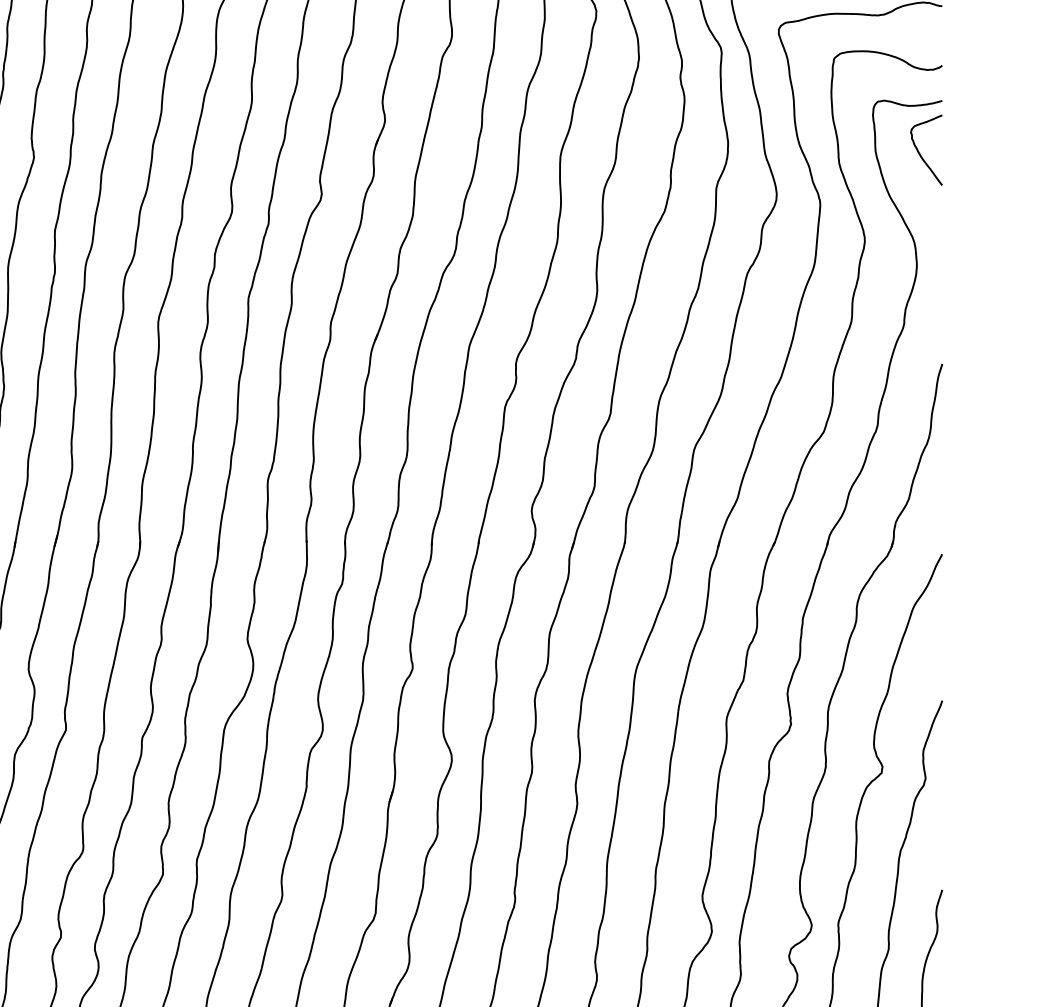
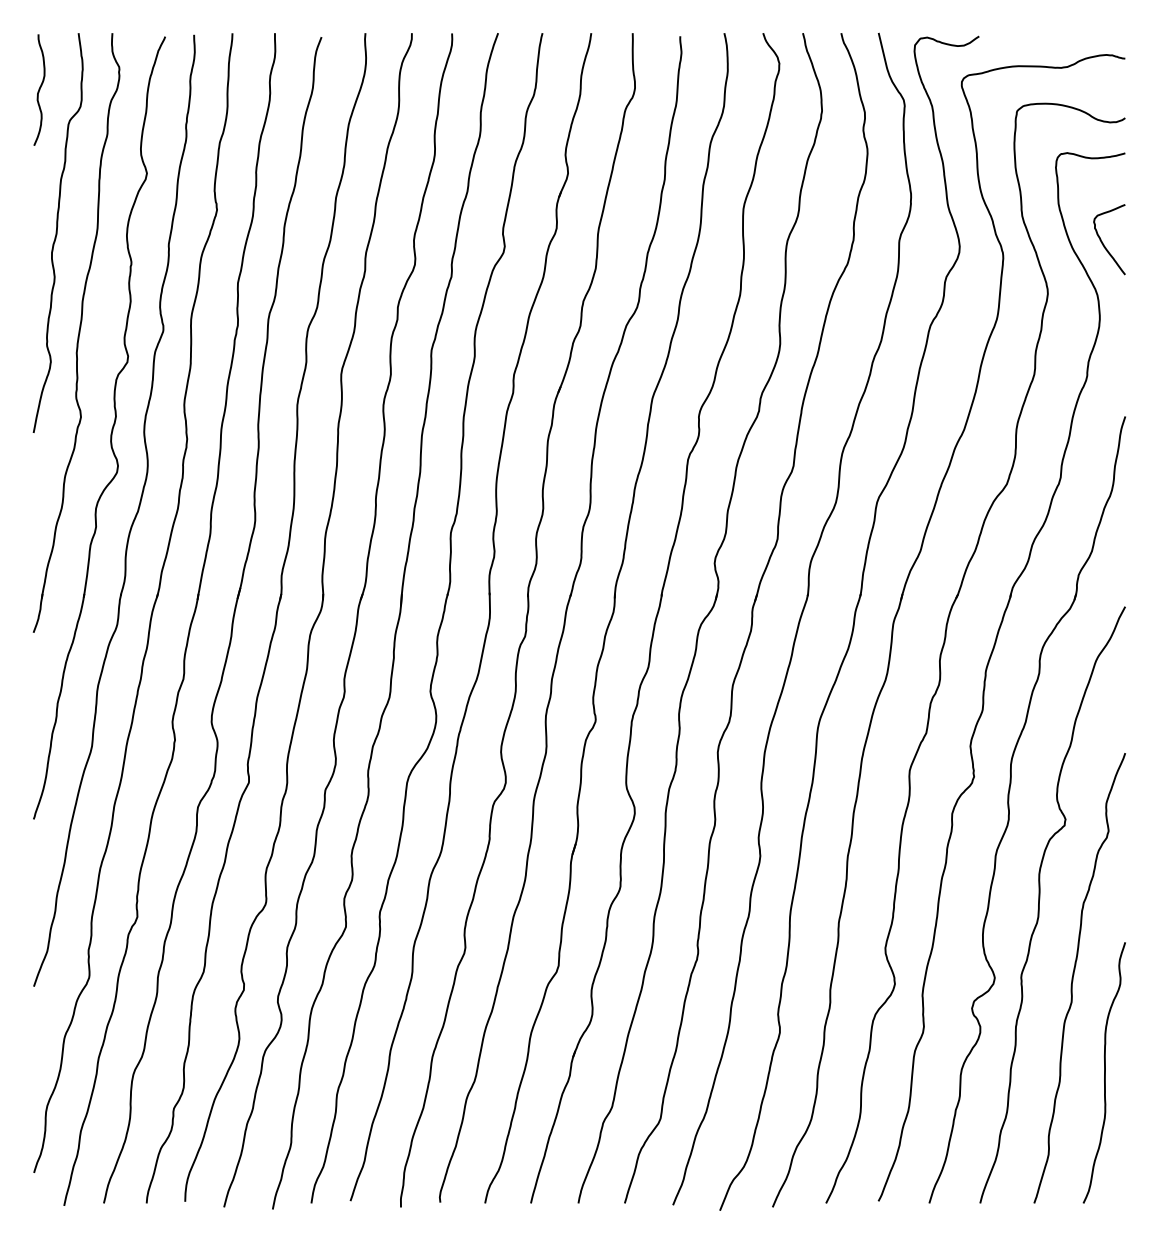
curve: (921, 155) -> (1104, 244), moved

